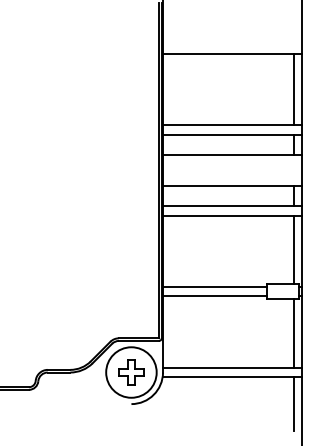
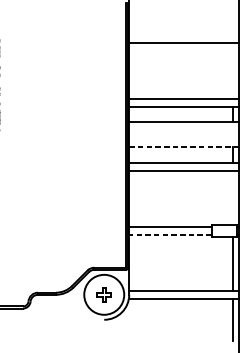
line: (294, 89) -> (233, 70), removed
line: (232, 186) -> (184, 147), solid -> dashed
line: (294, 249) -> (233, 197), removed
line: (214, 296) -> (169, 234), solid -> dashed
part: (131, 372) -> (104, 294), size x0.7

